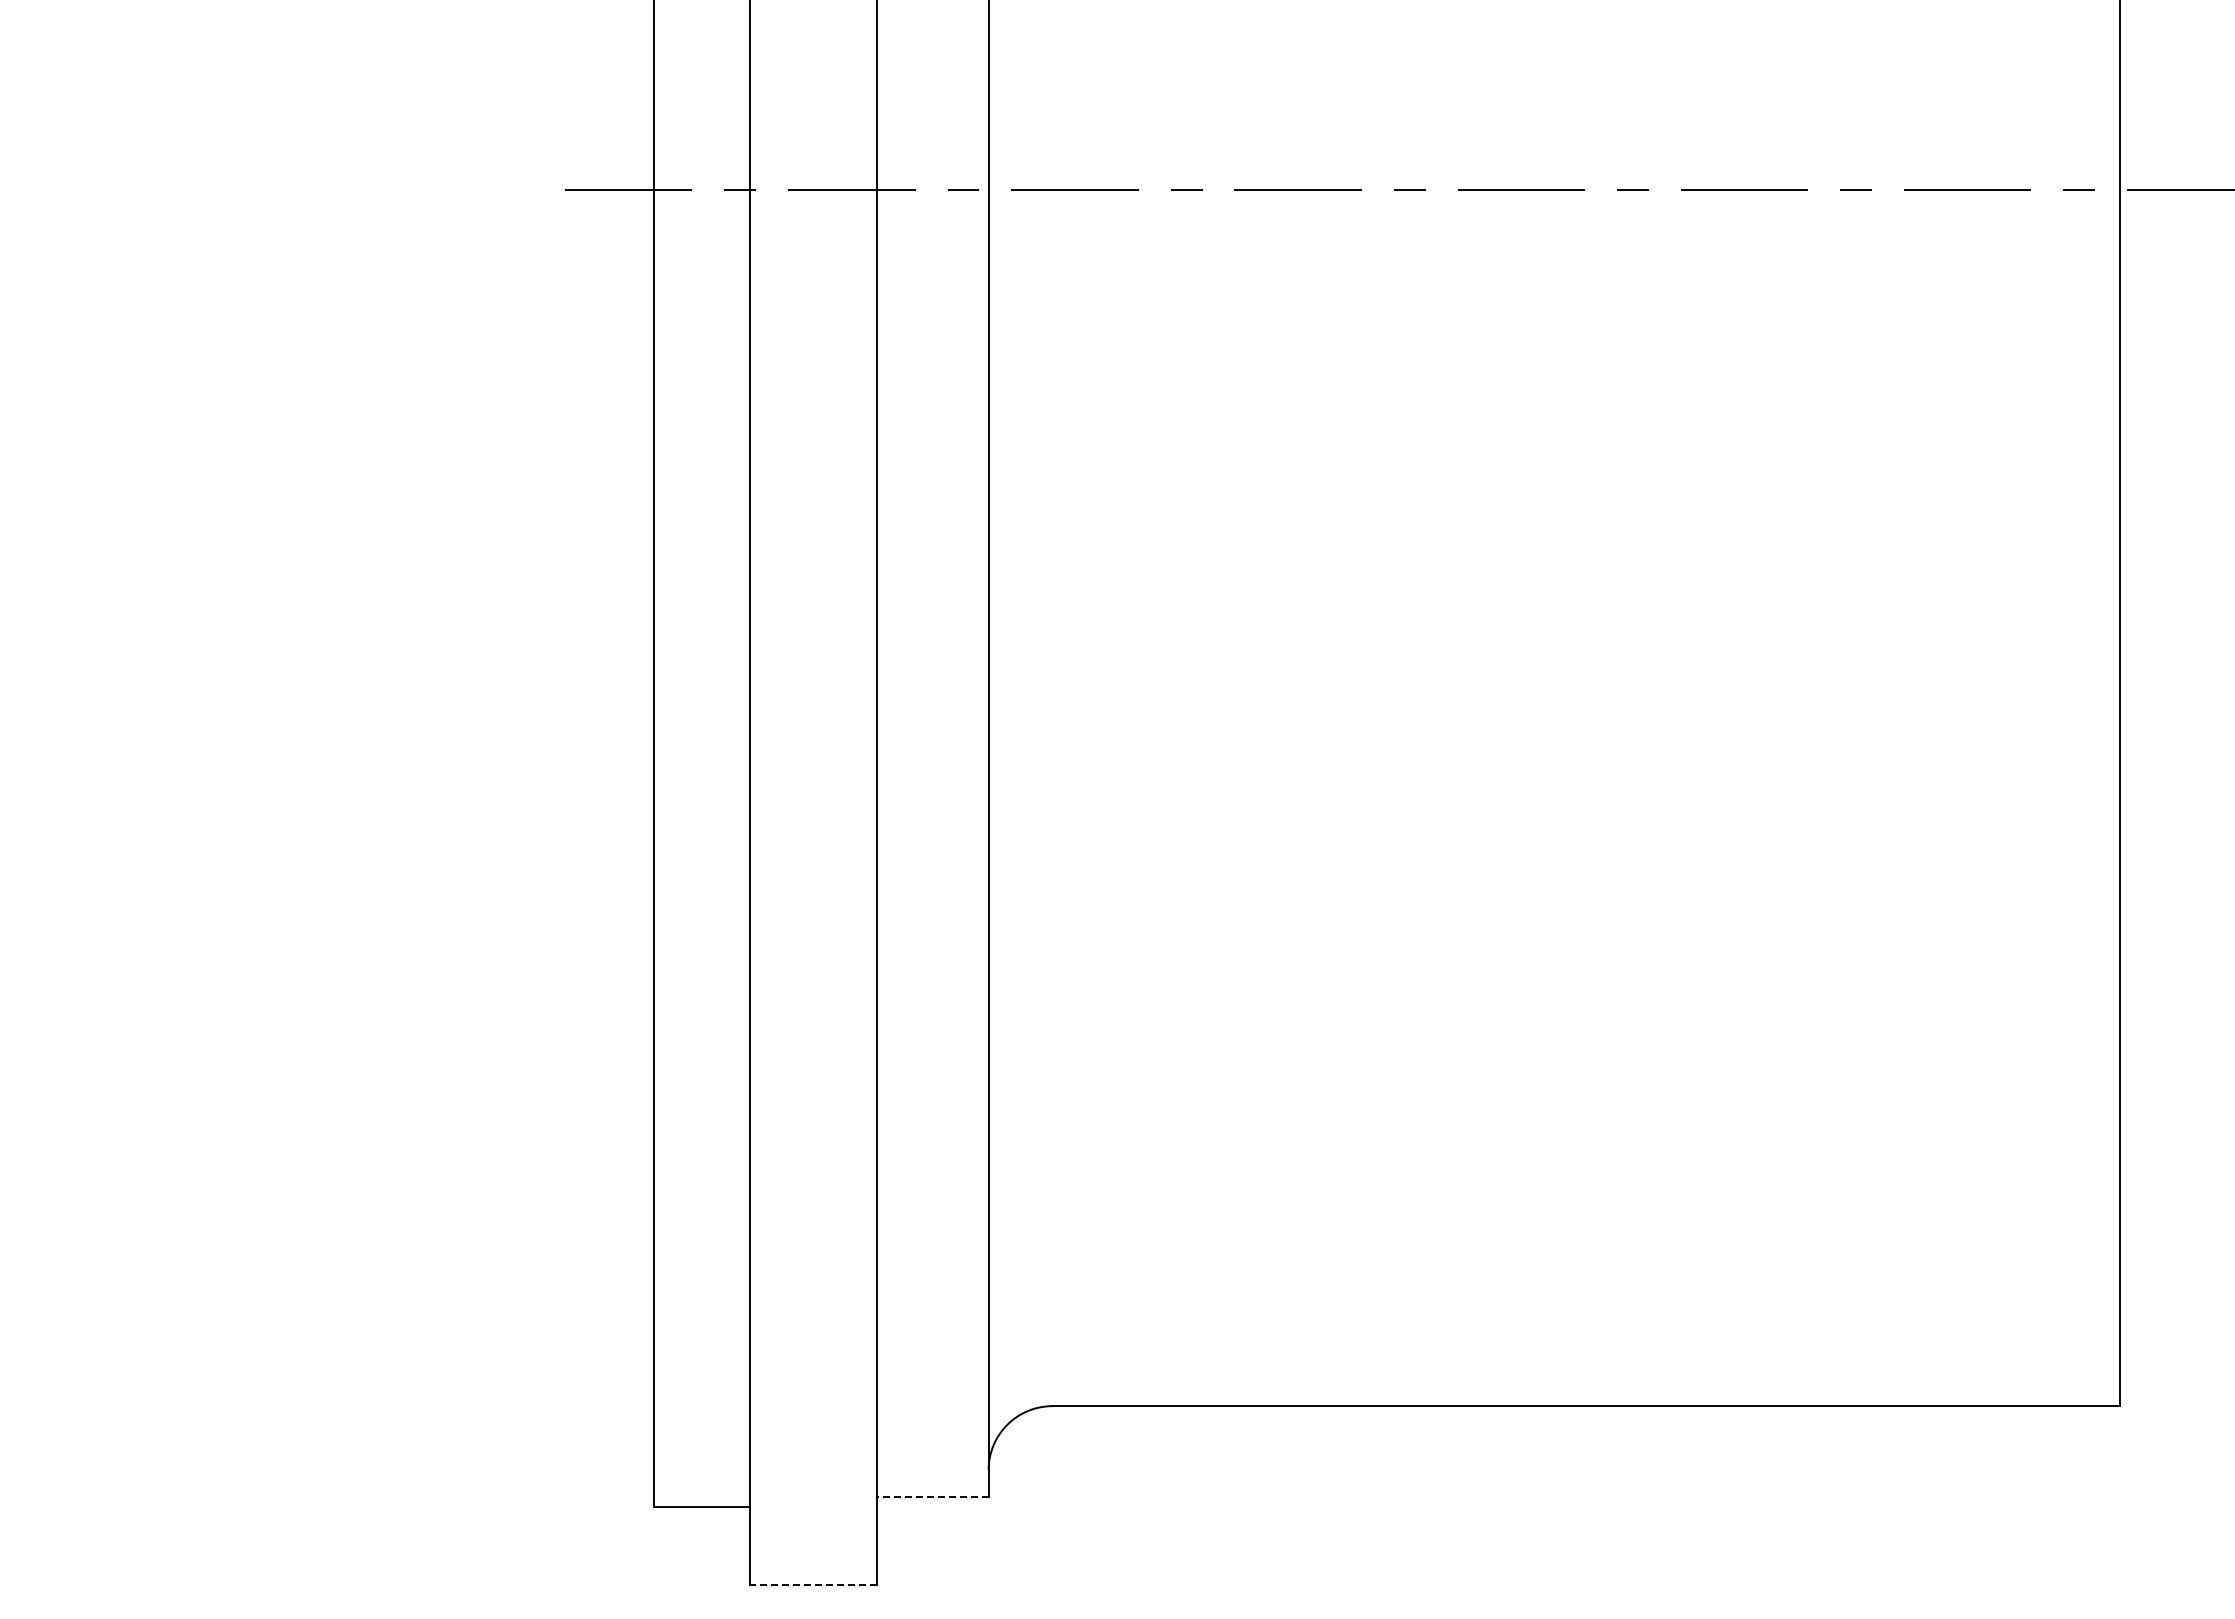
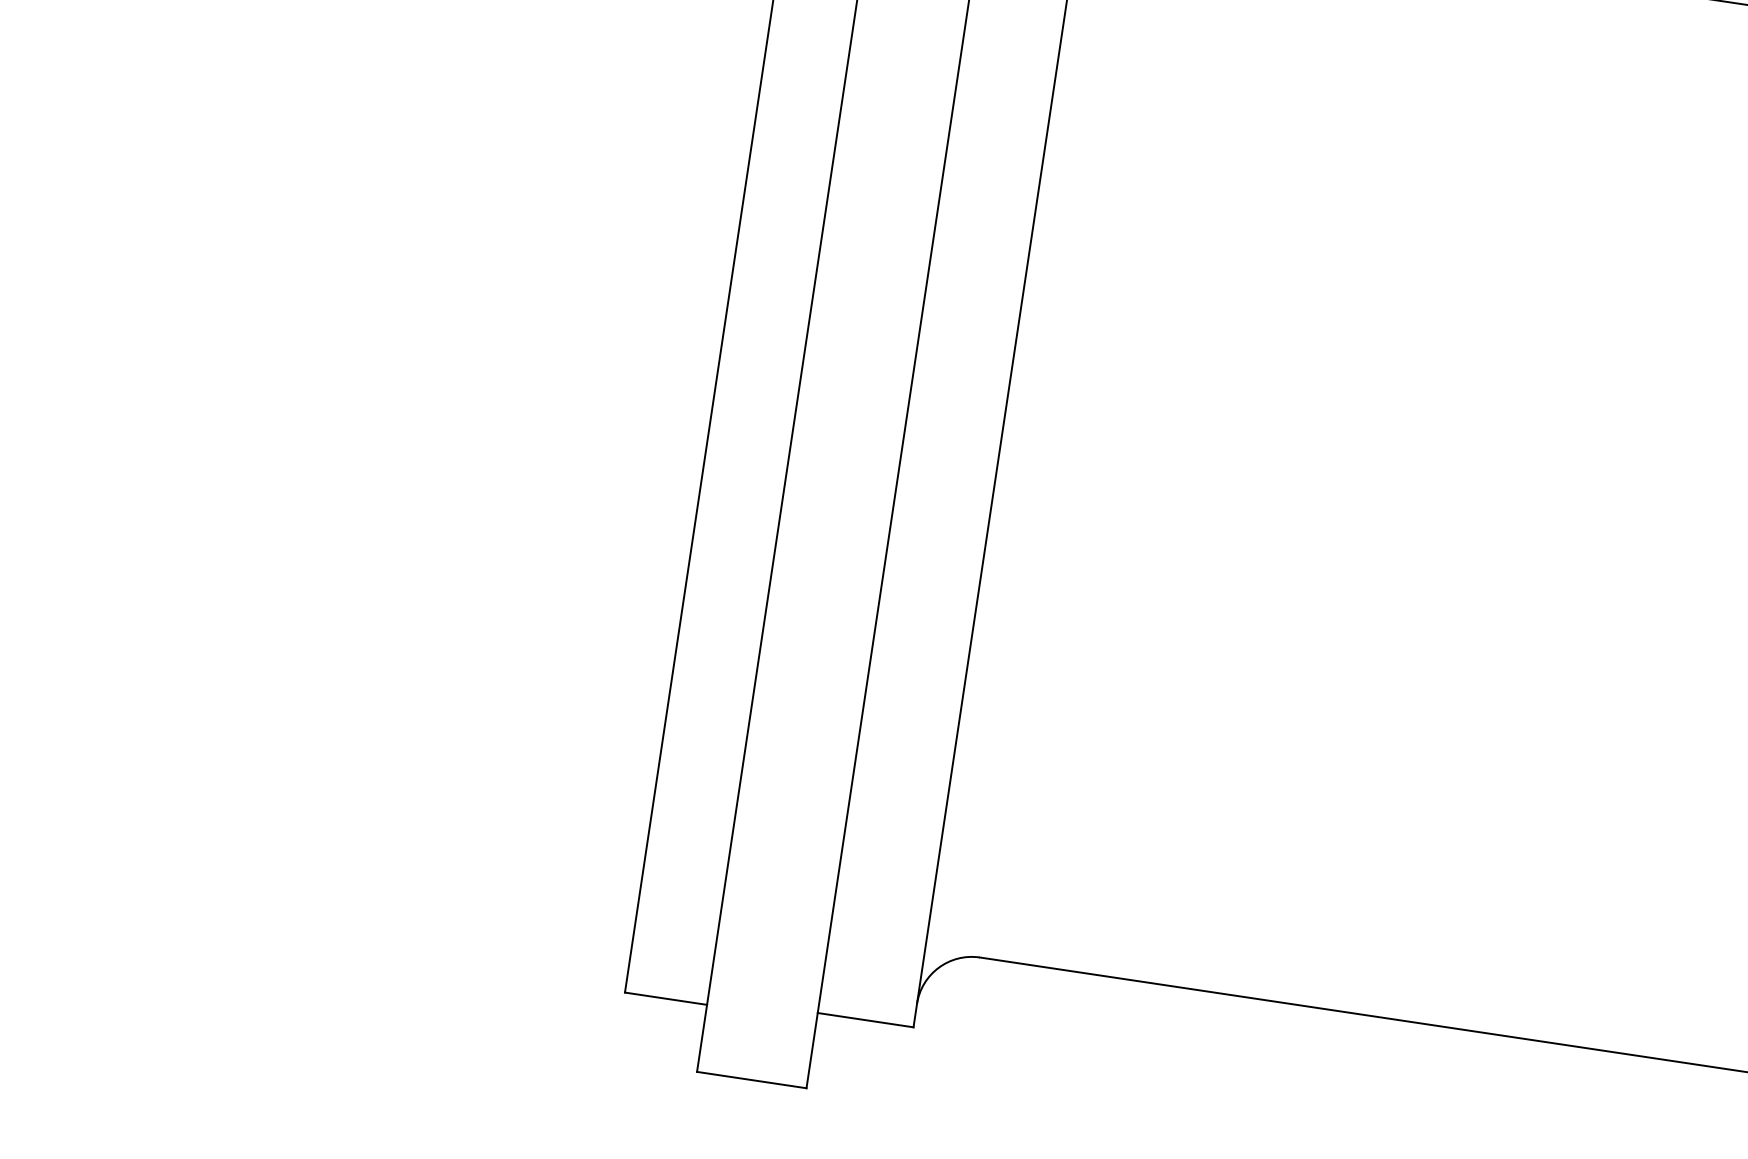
line: (932, 1497) -> (865, 1020), dashed -> solid
line: (813, 1584) -> (751, 1079), dashed -> solid

